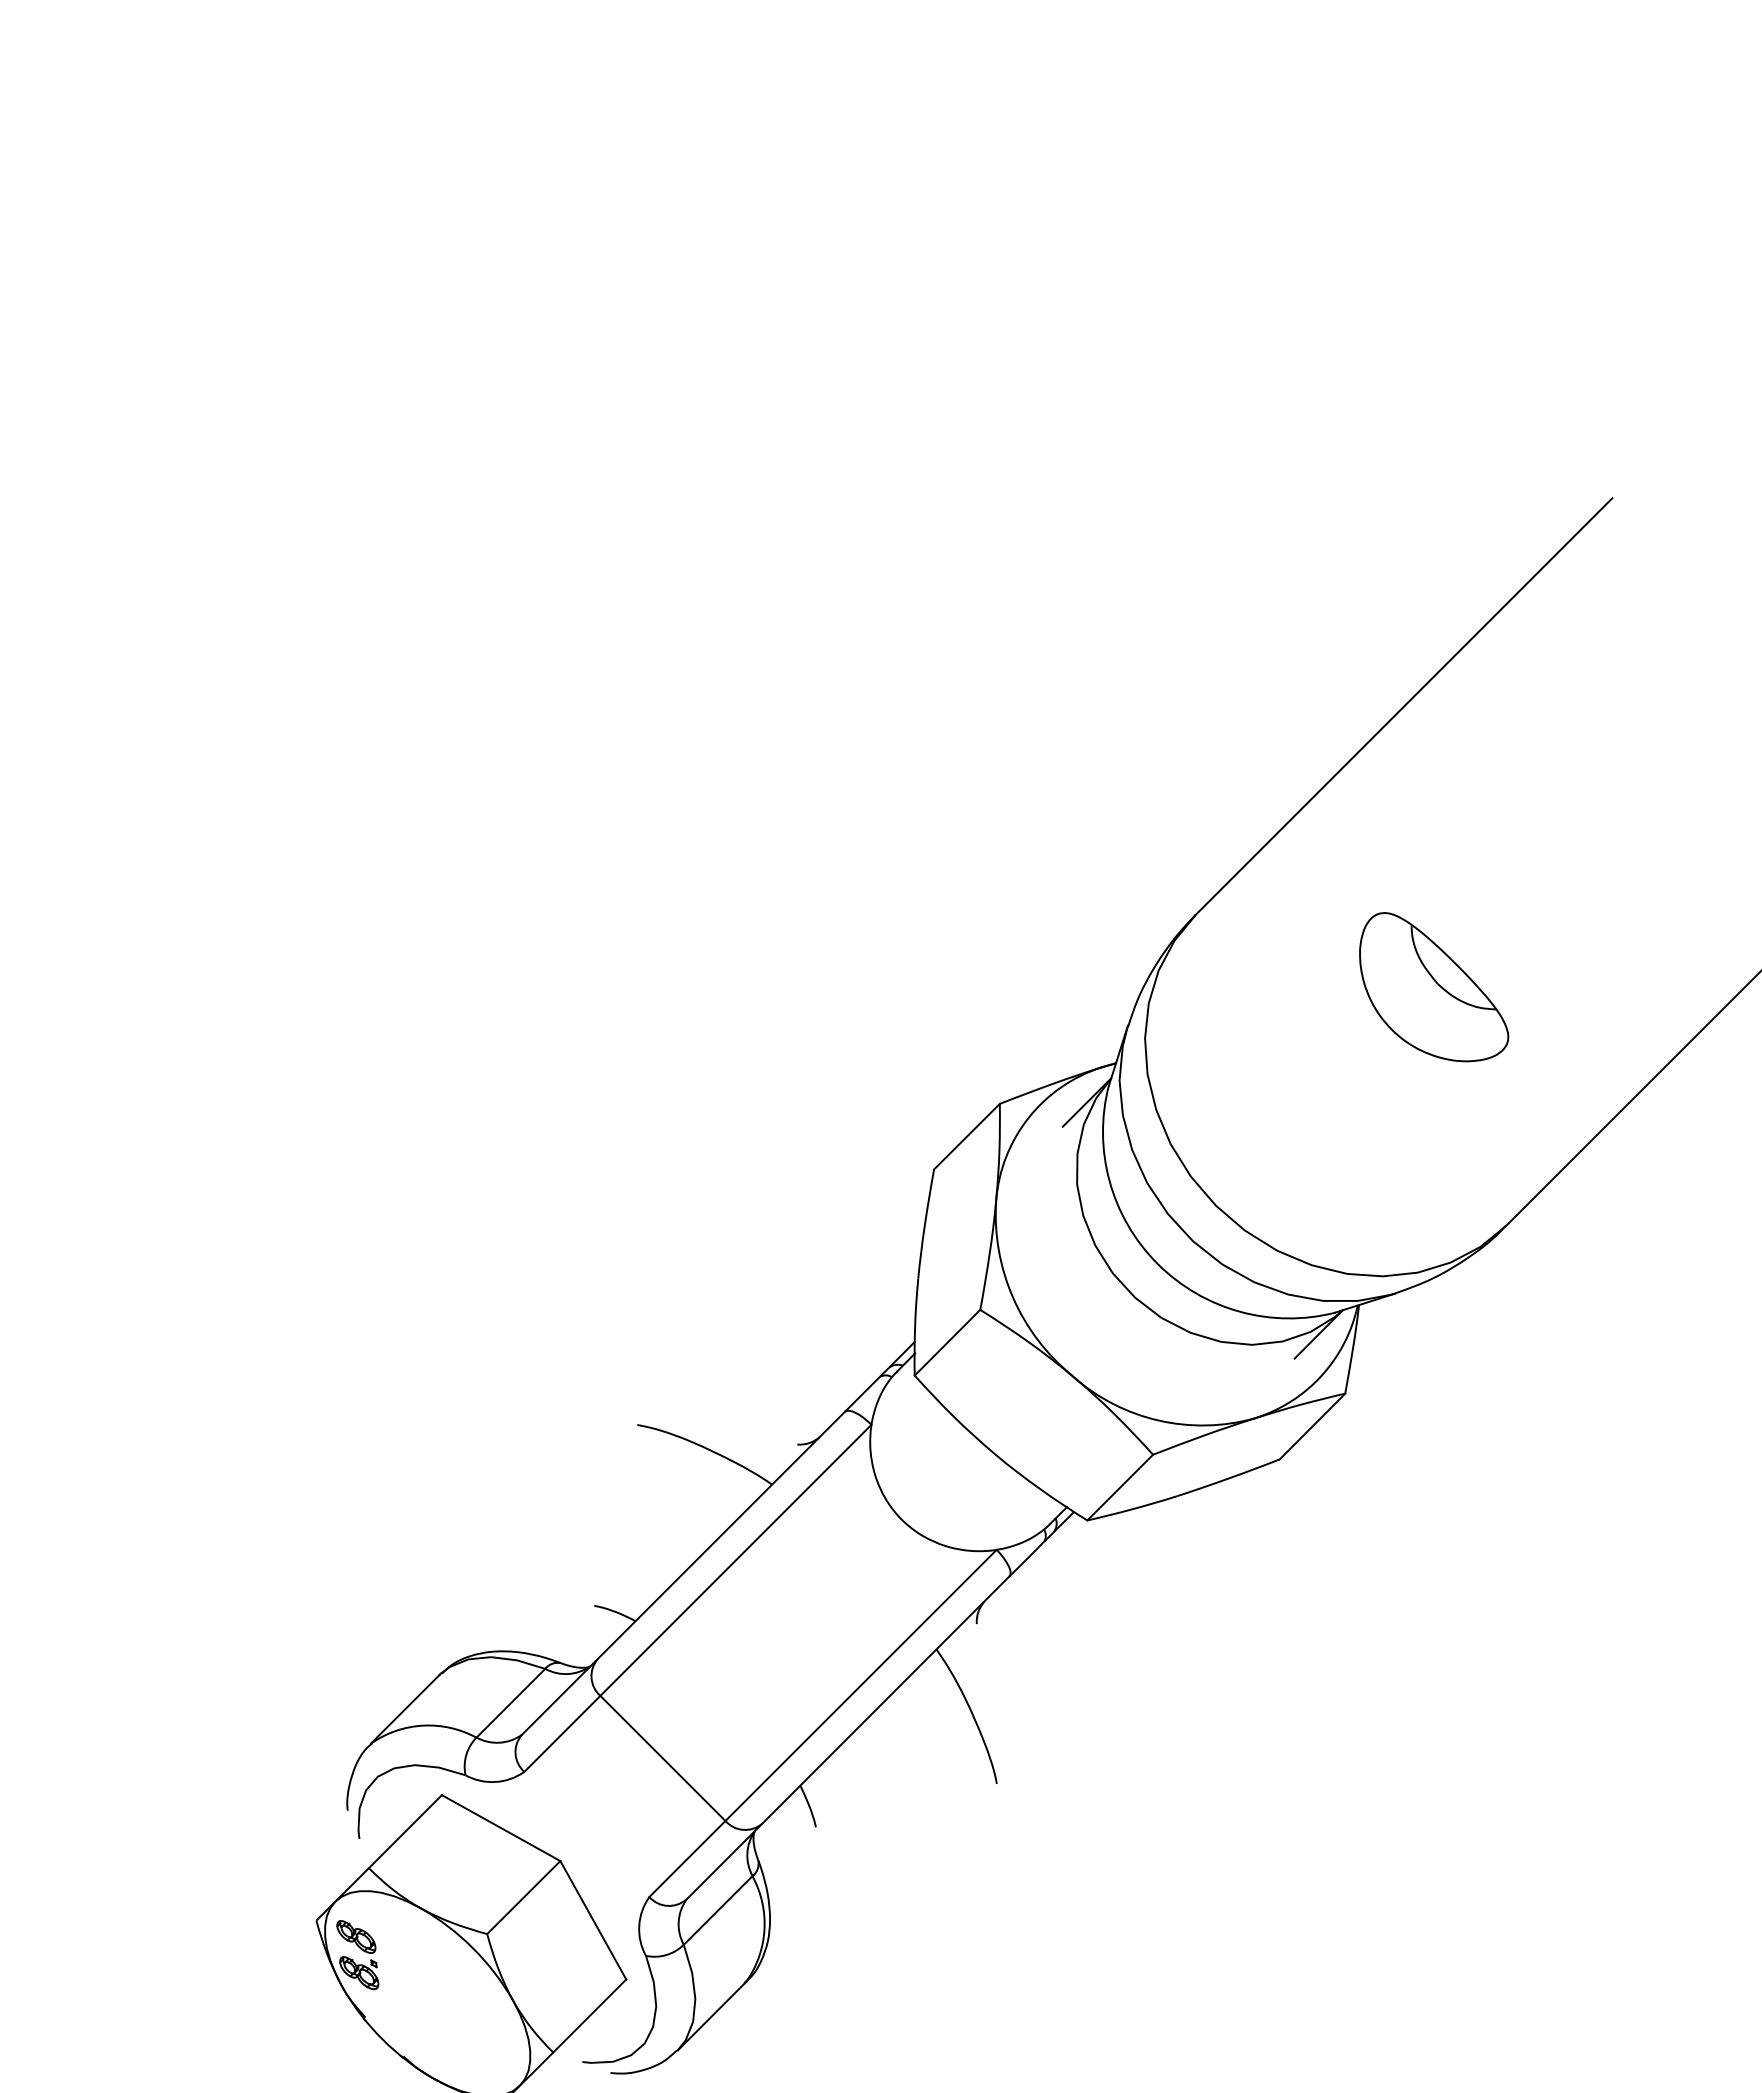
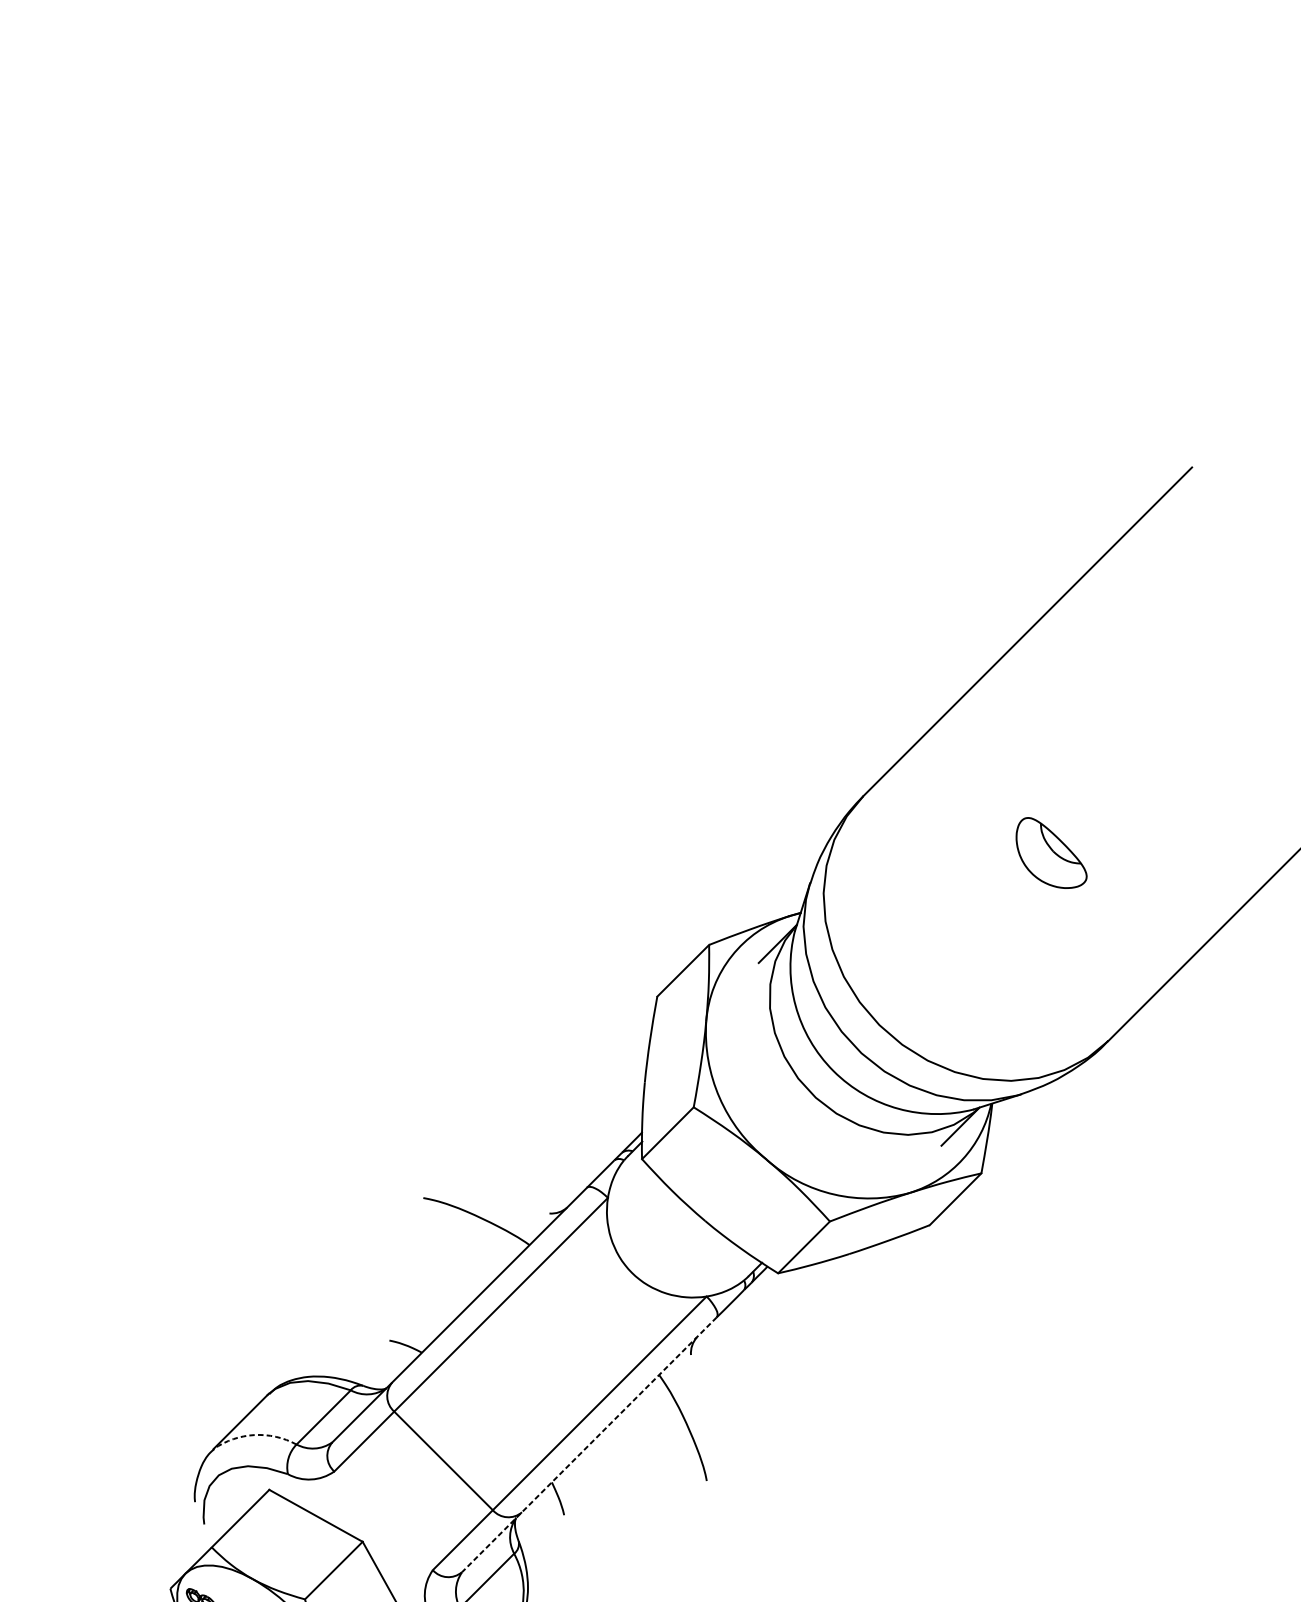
part: (1434, 987) -> (1051, 853), size x0.6
arc: (423, 1725) -> (254, 1434), solid -> dashed
line: (847, 1737) -> (589, 1444), solid -> dashed

